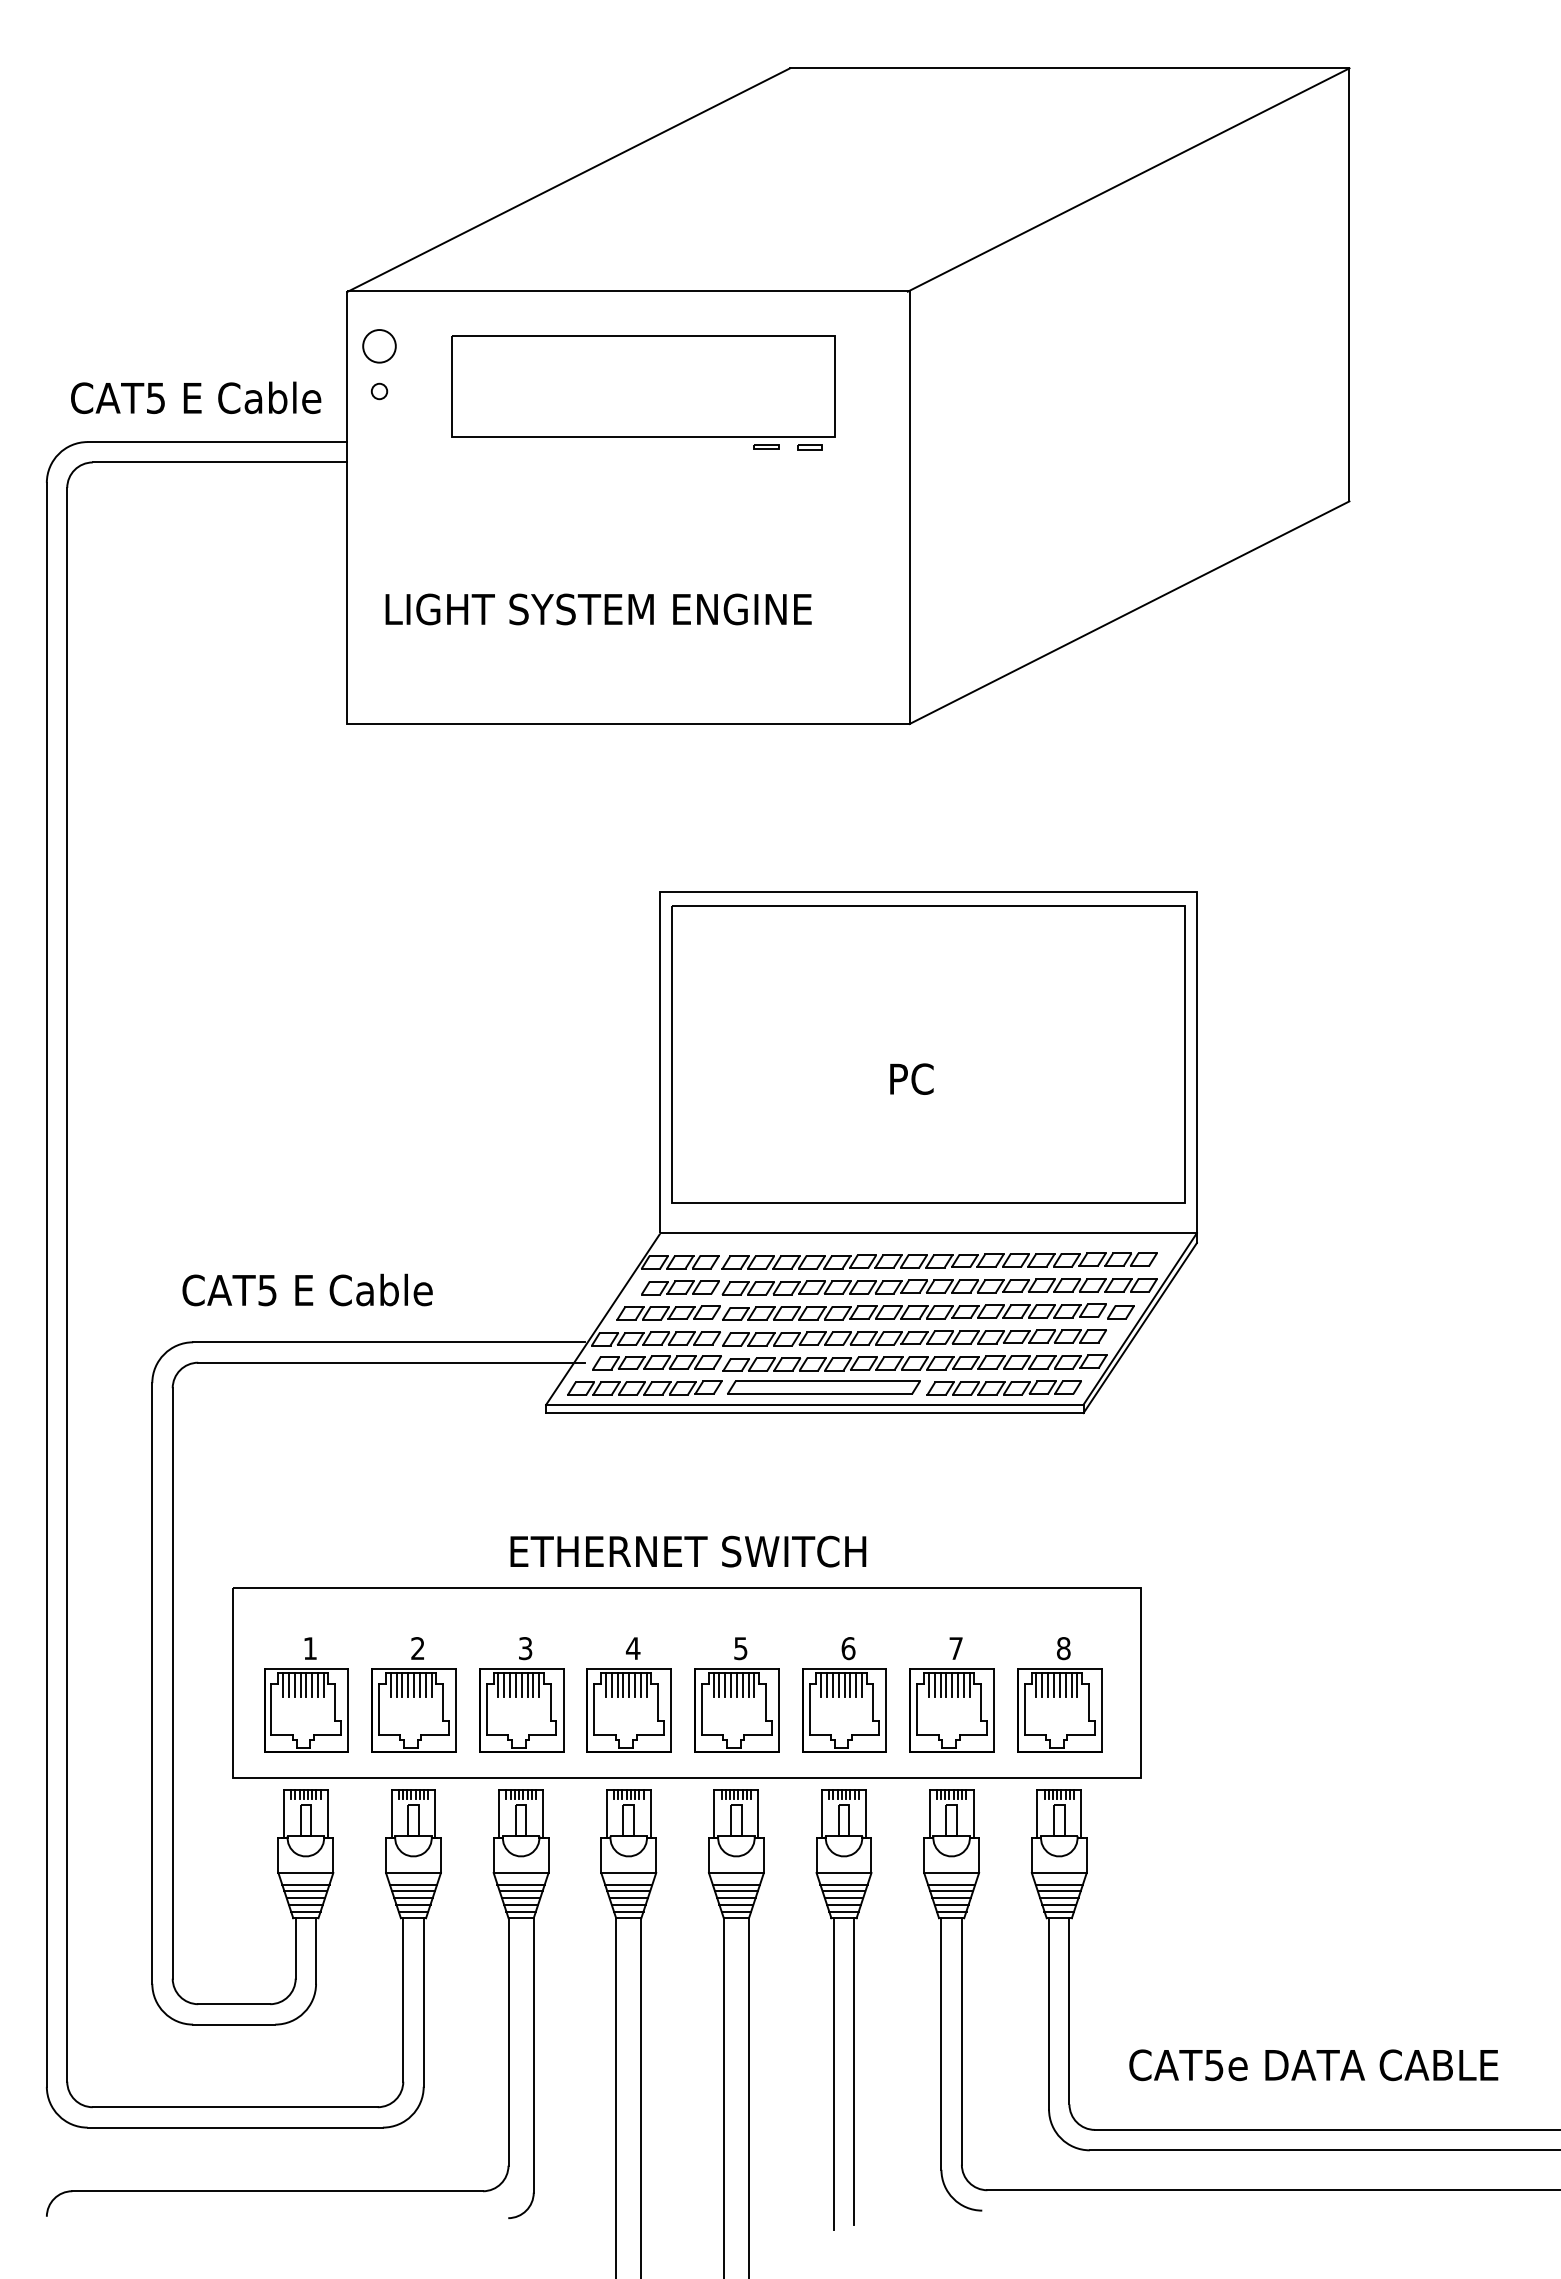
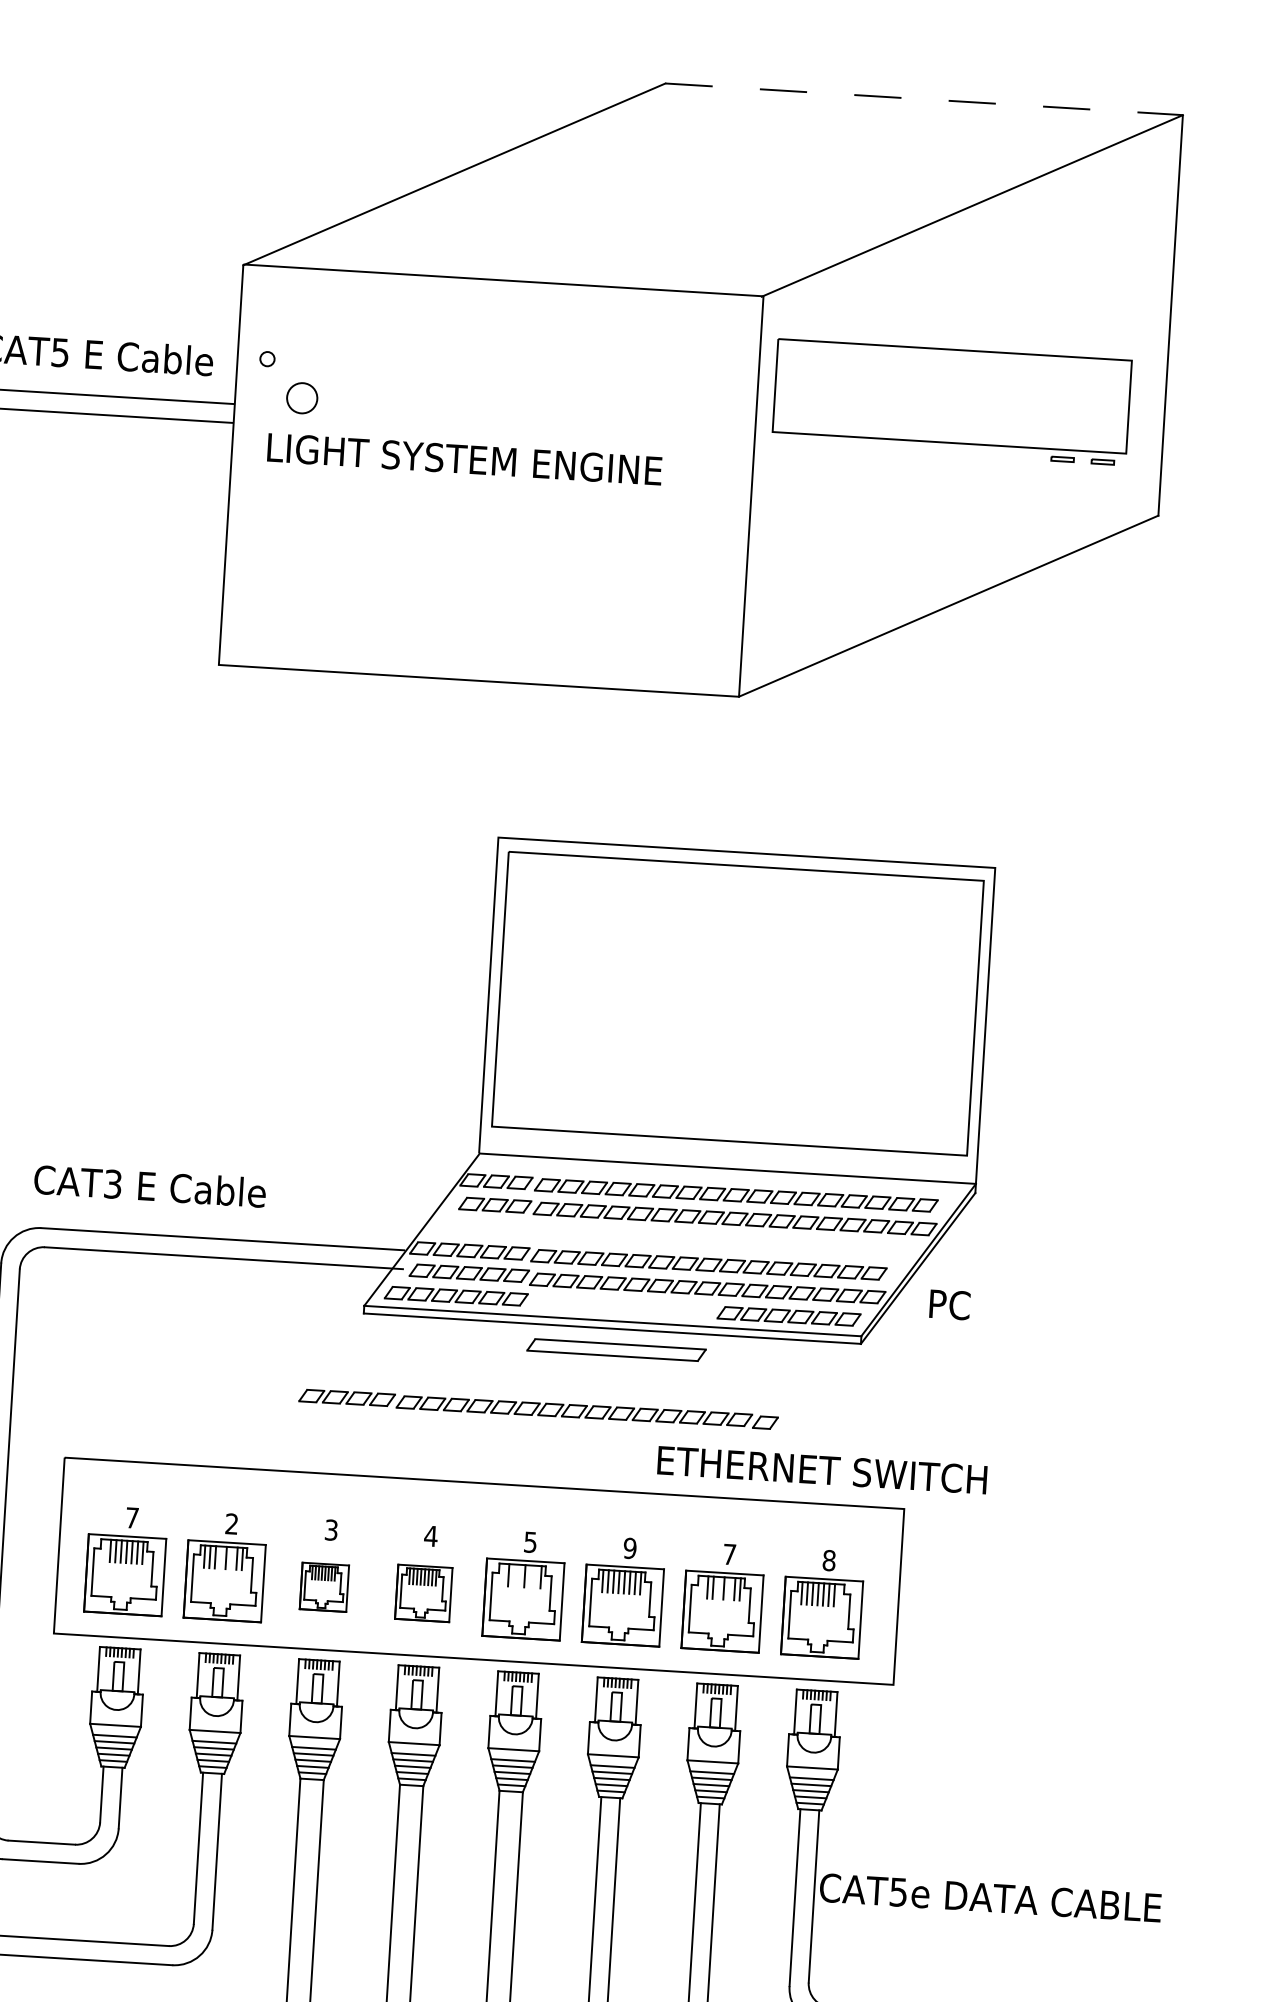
line: (1069, 68) -> (923, 99), solid -> dashed
circle: (379, 346) -> (302, 398), moved
part: (643, 392) -> (951, 401), moved
text: (598, 609) -> (464, 459), moved
text: (911, 1078) -> (949, 1304), moved
text: (267, 1289) -> (113, 1183), CAT5 -> CAT3
part: (875, 1311) -> (538, 1408), moved
part: (823, 1387) -> (616, 1349), moved
text: (688, 1551) -> (822, 1470), moved
text: (309, 1648) -> (131, 1517), 1 -> 7
text: (848, 1648) -> (630, 1548), 6 -> 9
line: (283, 1685) -> (105, 1550), removed
line: (408, 1685) -> (221, 1557), removed
line: (419, 1685) -> (231, 1558), removed
line: (713, 1685) -> (503, 1574), removed
line: (725, 1685) -> (514, 1575), removed
line: (731, 1685) -> (519, 1575), removed
line: (742, 1685) -> (530, 1576), removed
line: (748, 1685) -> (535, 1576), removed
line: (928, 1685) -> (702, 1587), removed
line: (946, 1685) -> (718, 1588), removed
line: (958, 1685) -> (729, 1588), removed
line: (1077, 1685) -> (839, 1595), removed
part: (521, 1710) -> (324, 1587), size x0.6
part: (628, 1710) -> (423, 1593), size x0.7
text: (1313, 2065) -> (990, 1898), moved

